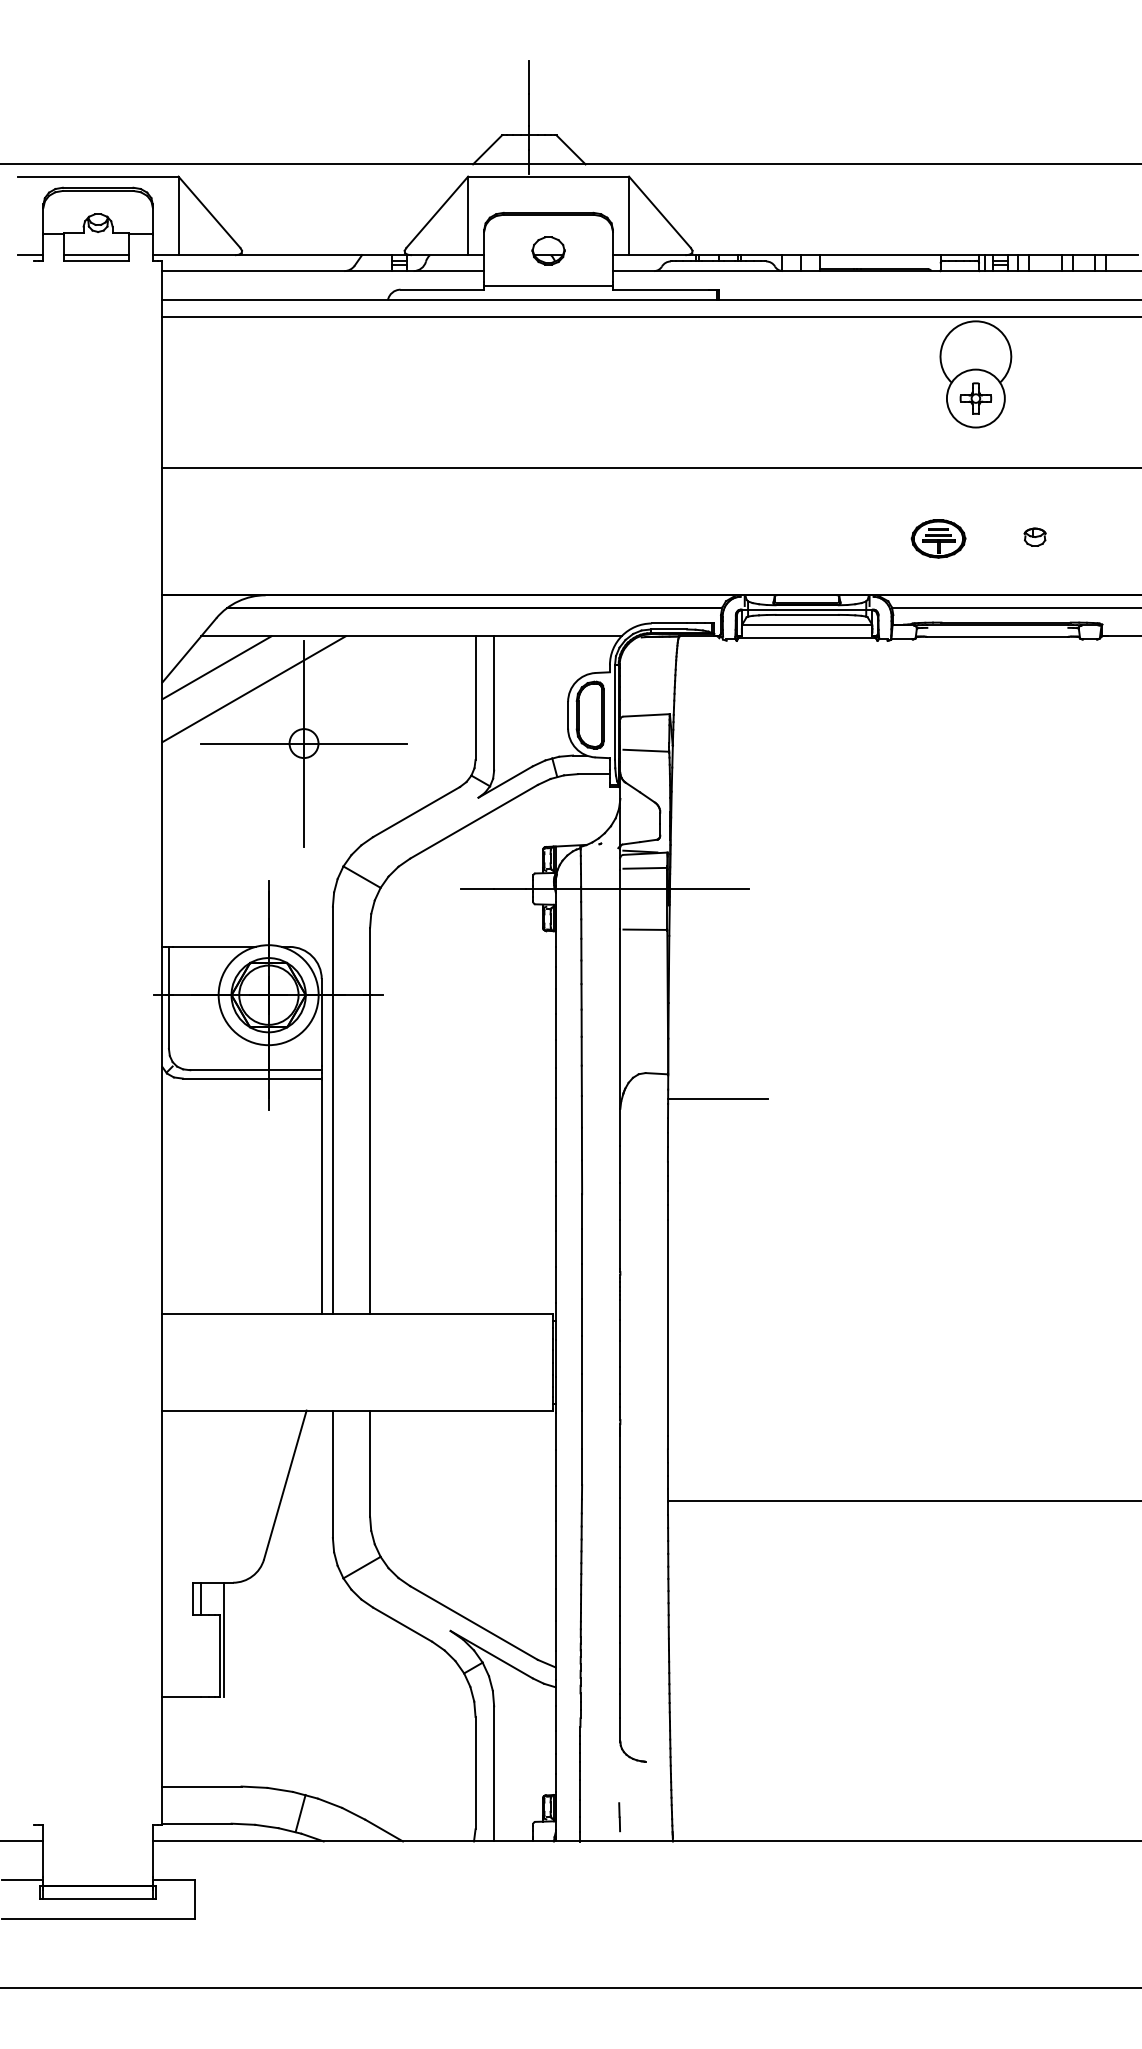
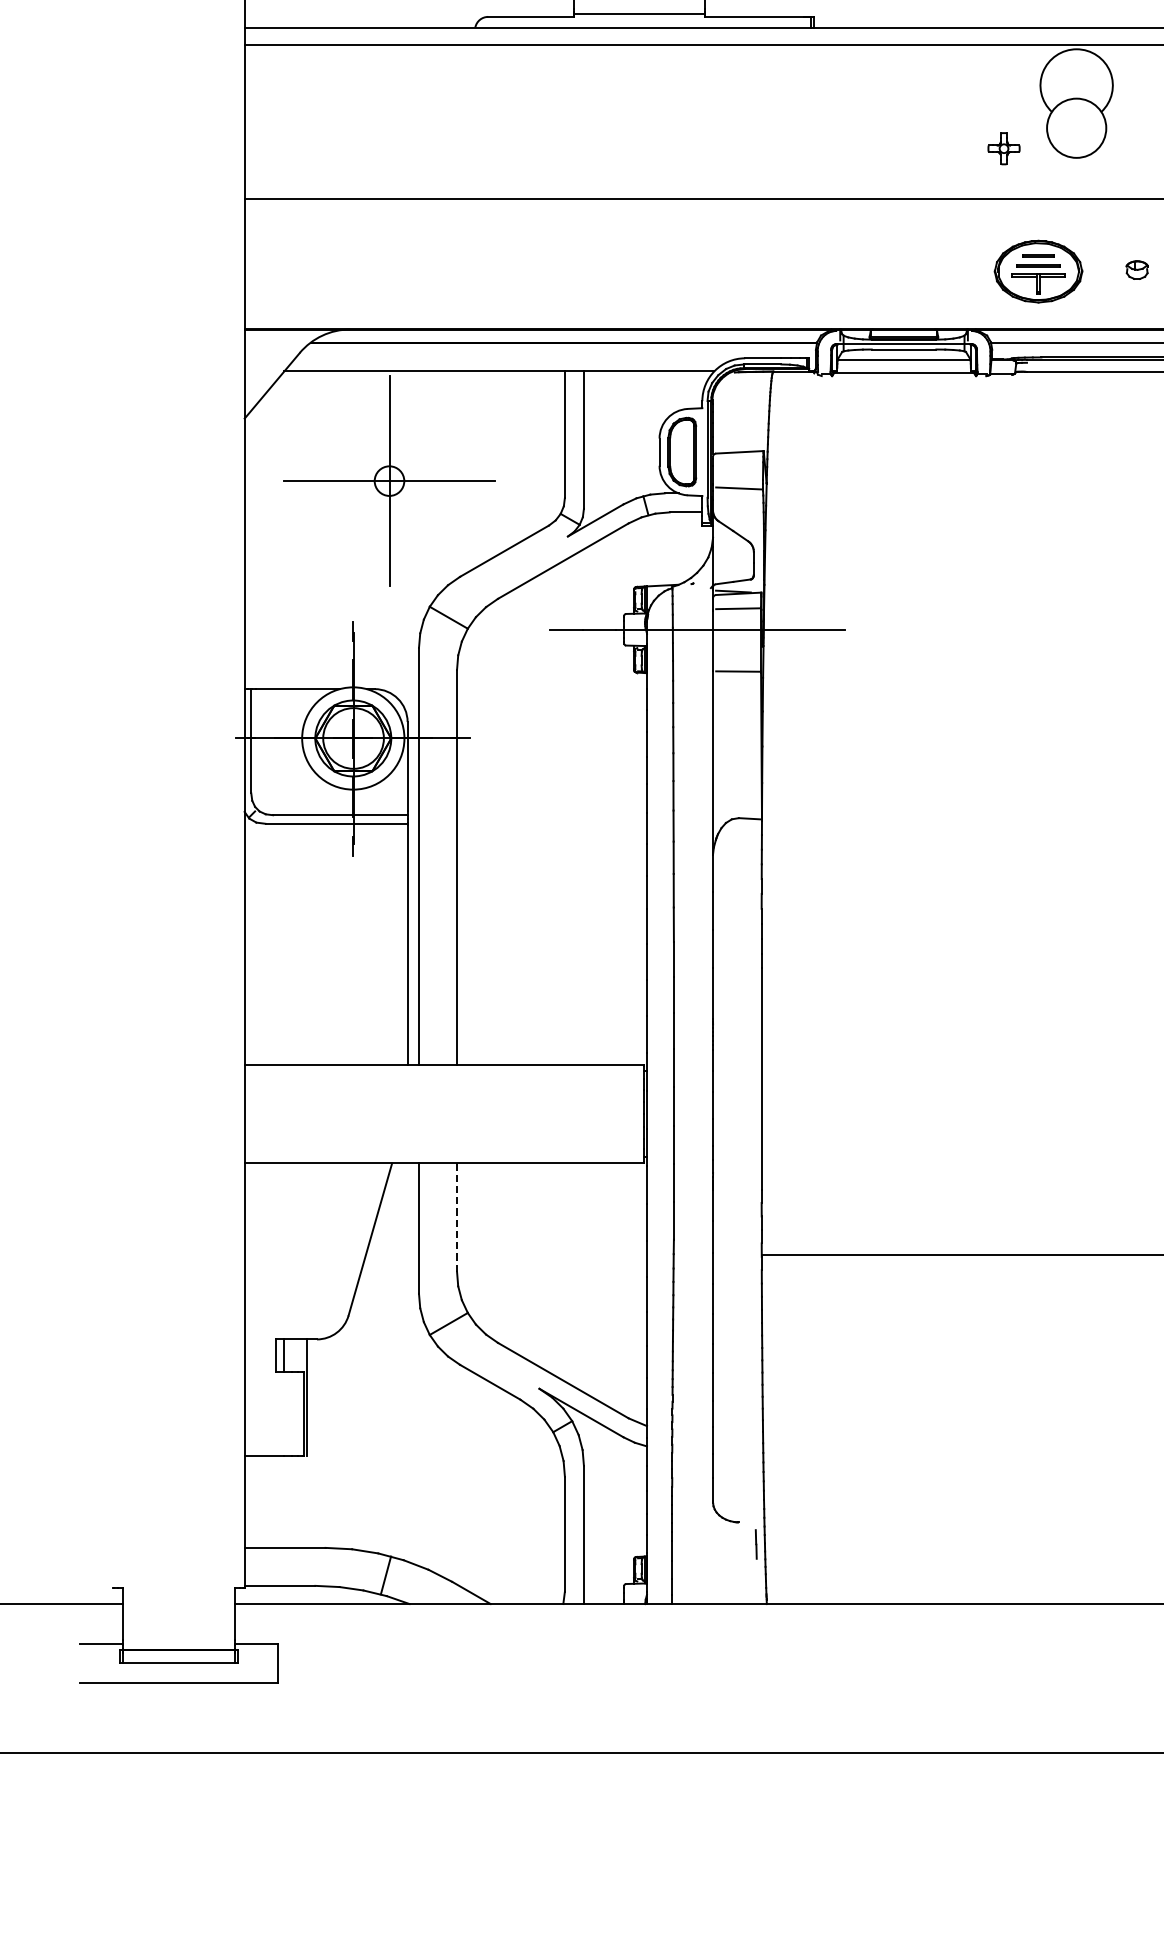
part: (975, 398) -> (1003, 148), moved
part: (938, 538) -> (1038, 271), size x1.6
line: (216, 667) -> (299, 403), removed
line: (253, 689) -> (337, 425), removed
line: (718, 1098) -> (813, 844), removed
line: (370, 1464) -> (457, 1218), solid -> dashed
line: (619, 1817) -> (756, 1544), moved

